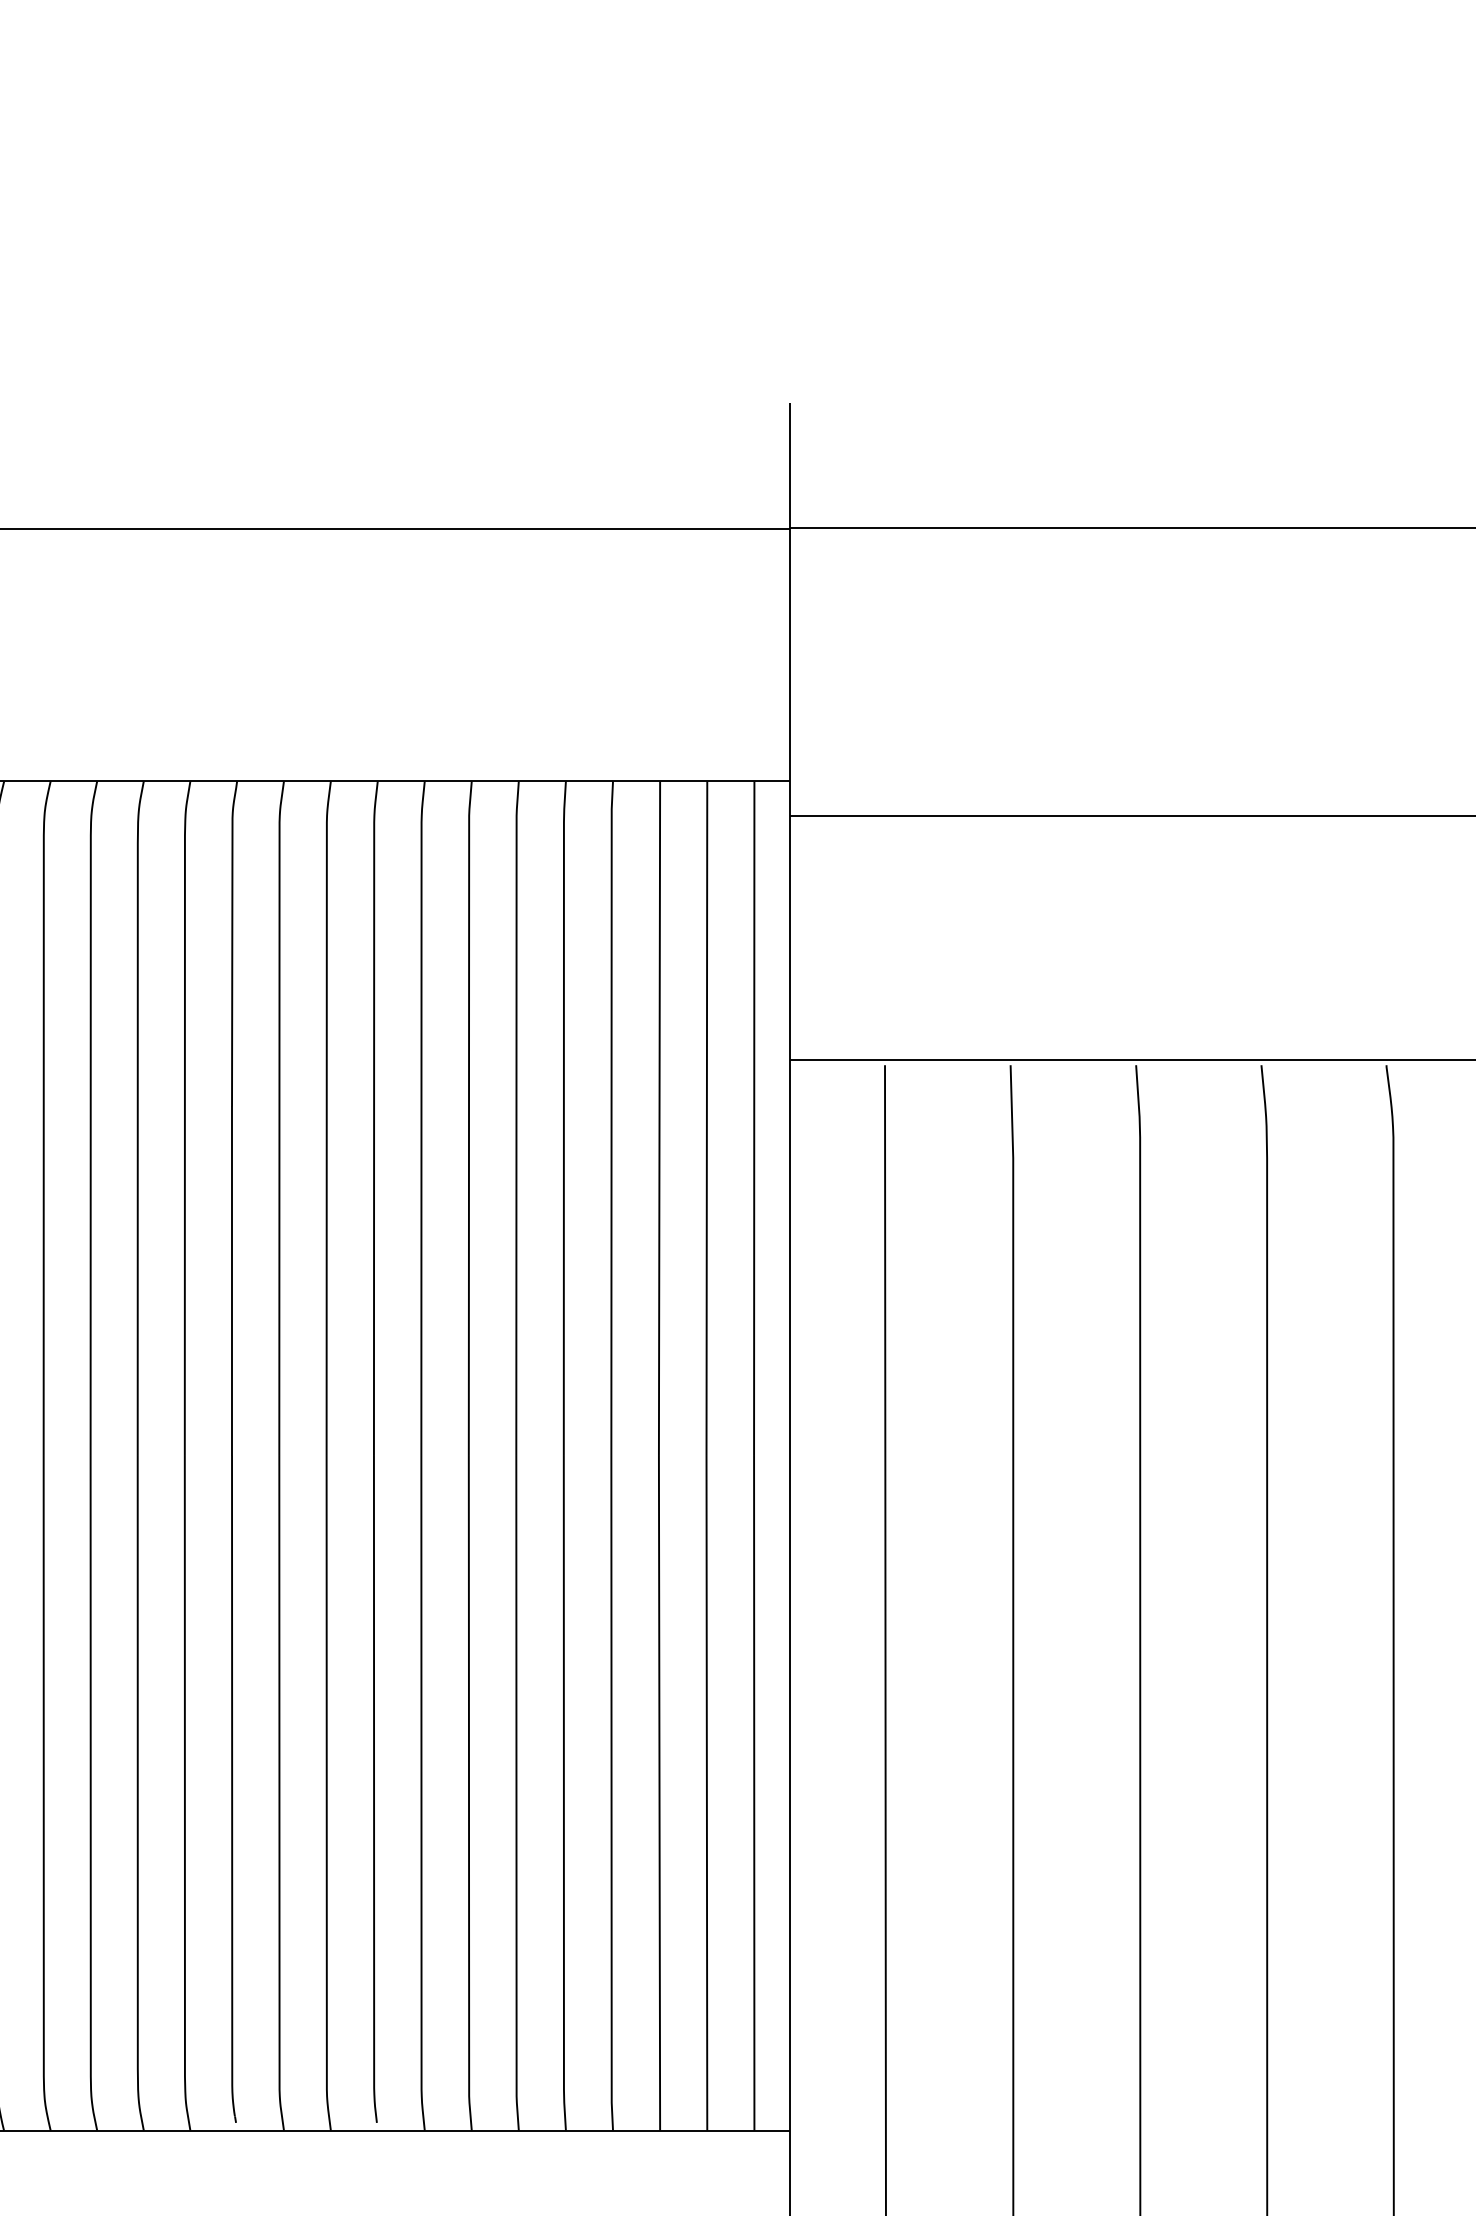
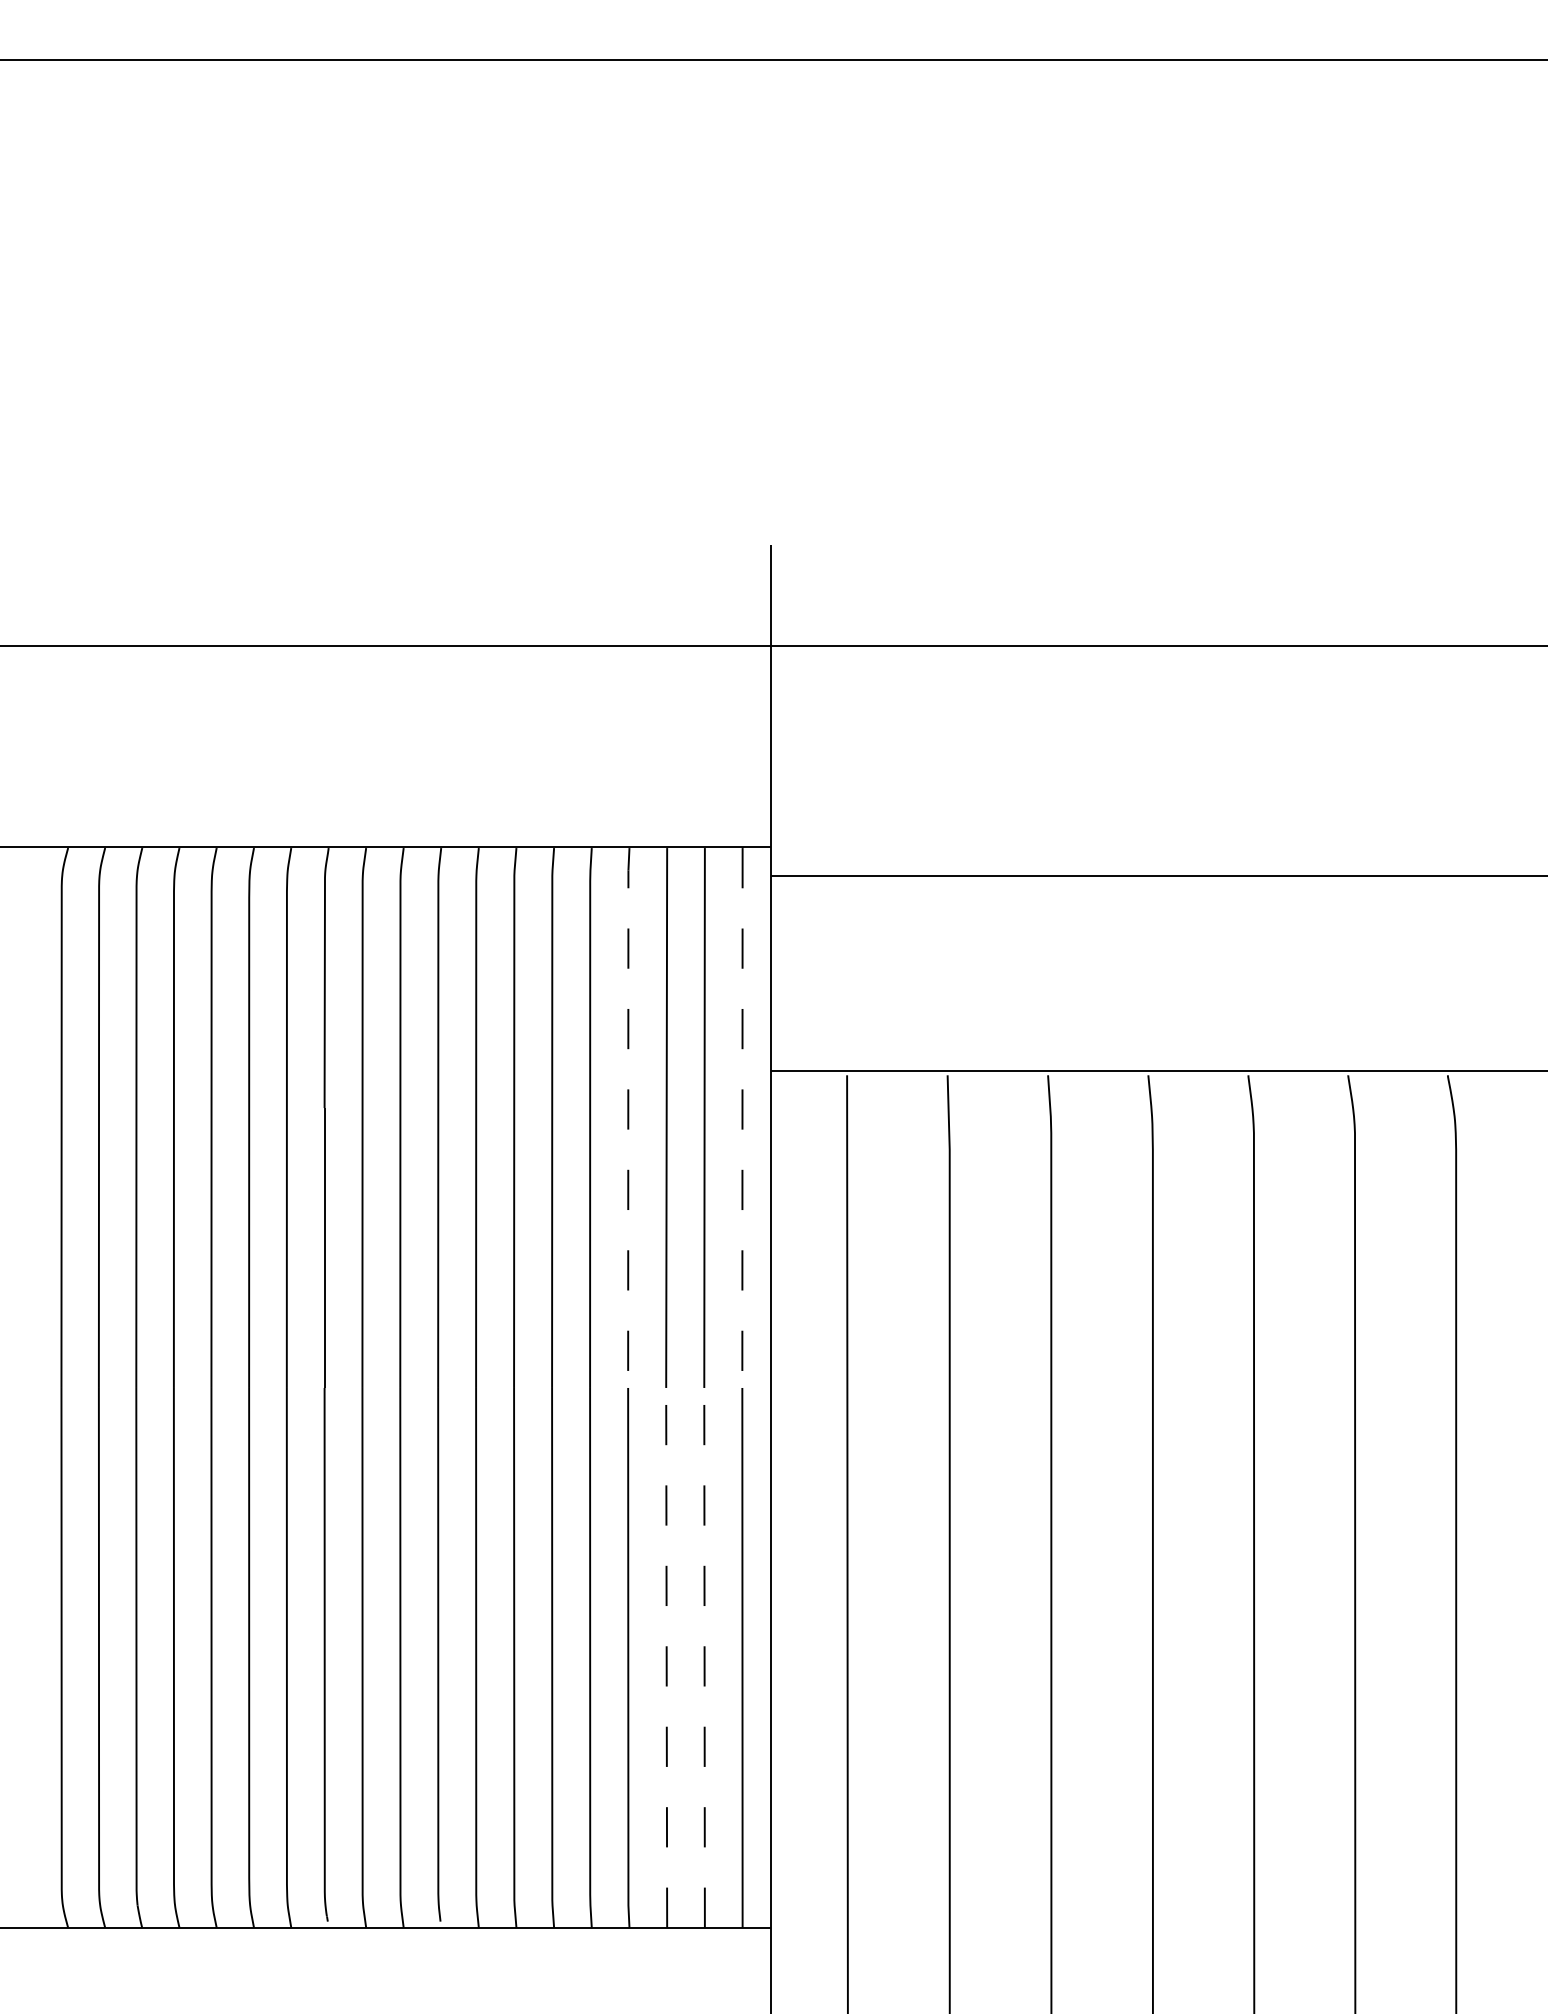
line: (611, 1117) -> (628, 1117), solid -> dashed
line: (754, 1119) -> (742, 1118), solid -> dashed
line: (659, 1792) -> (666, 1657), solid -> dashed
line: (706, 1792) -> (704, 1657), solid -> dashed

